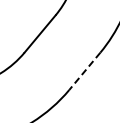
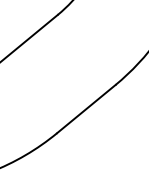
line: (84, 71) -> (85, 109), dashed -> solid

